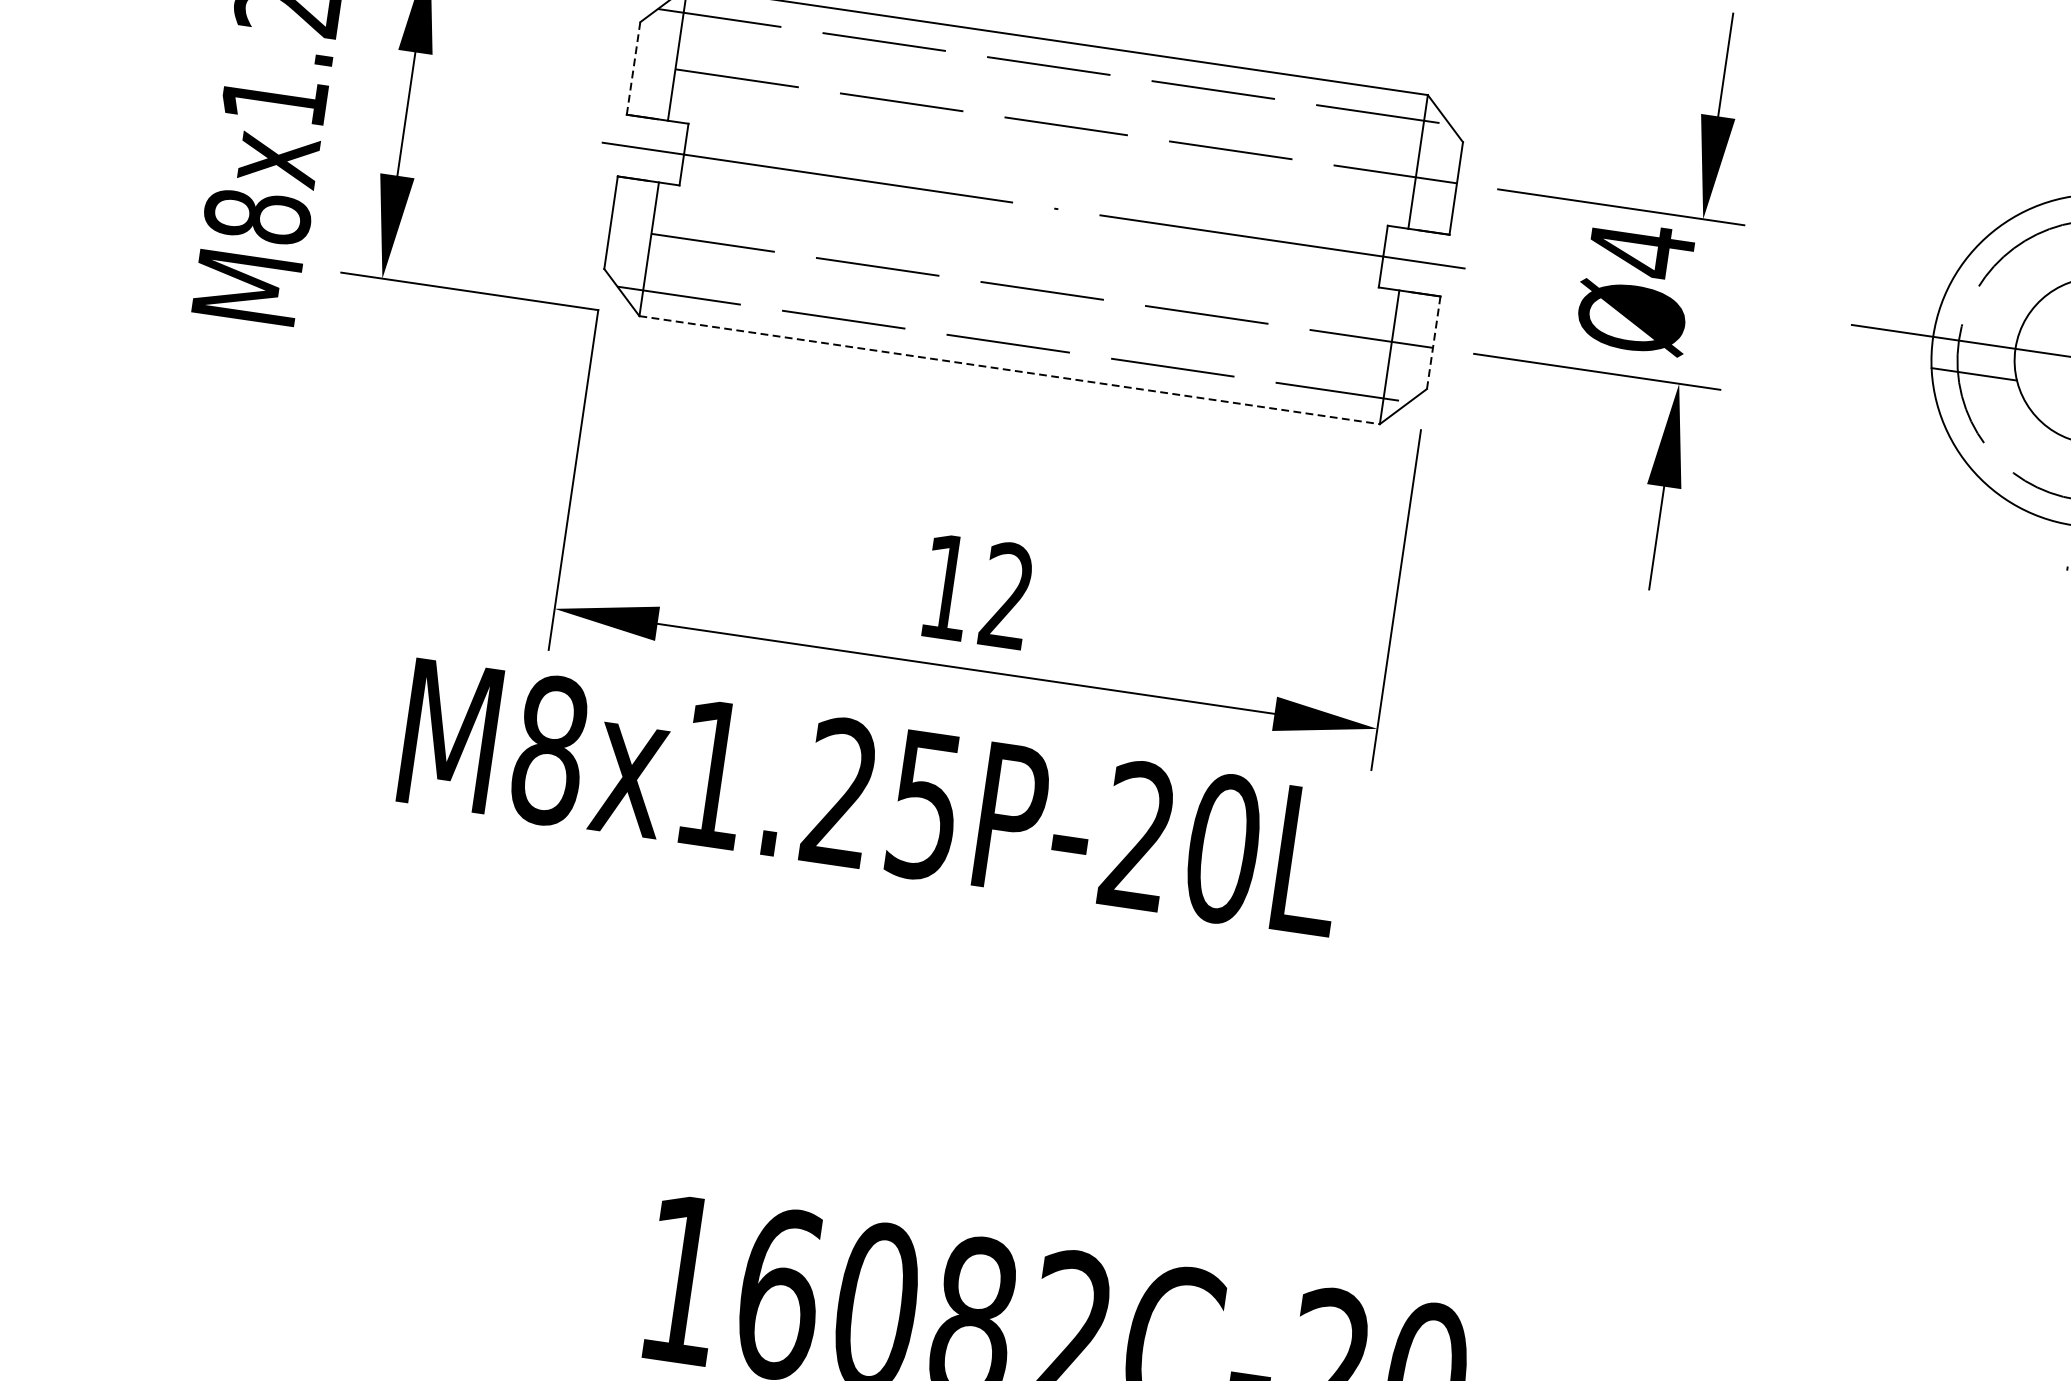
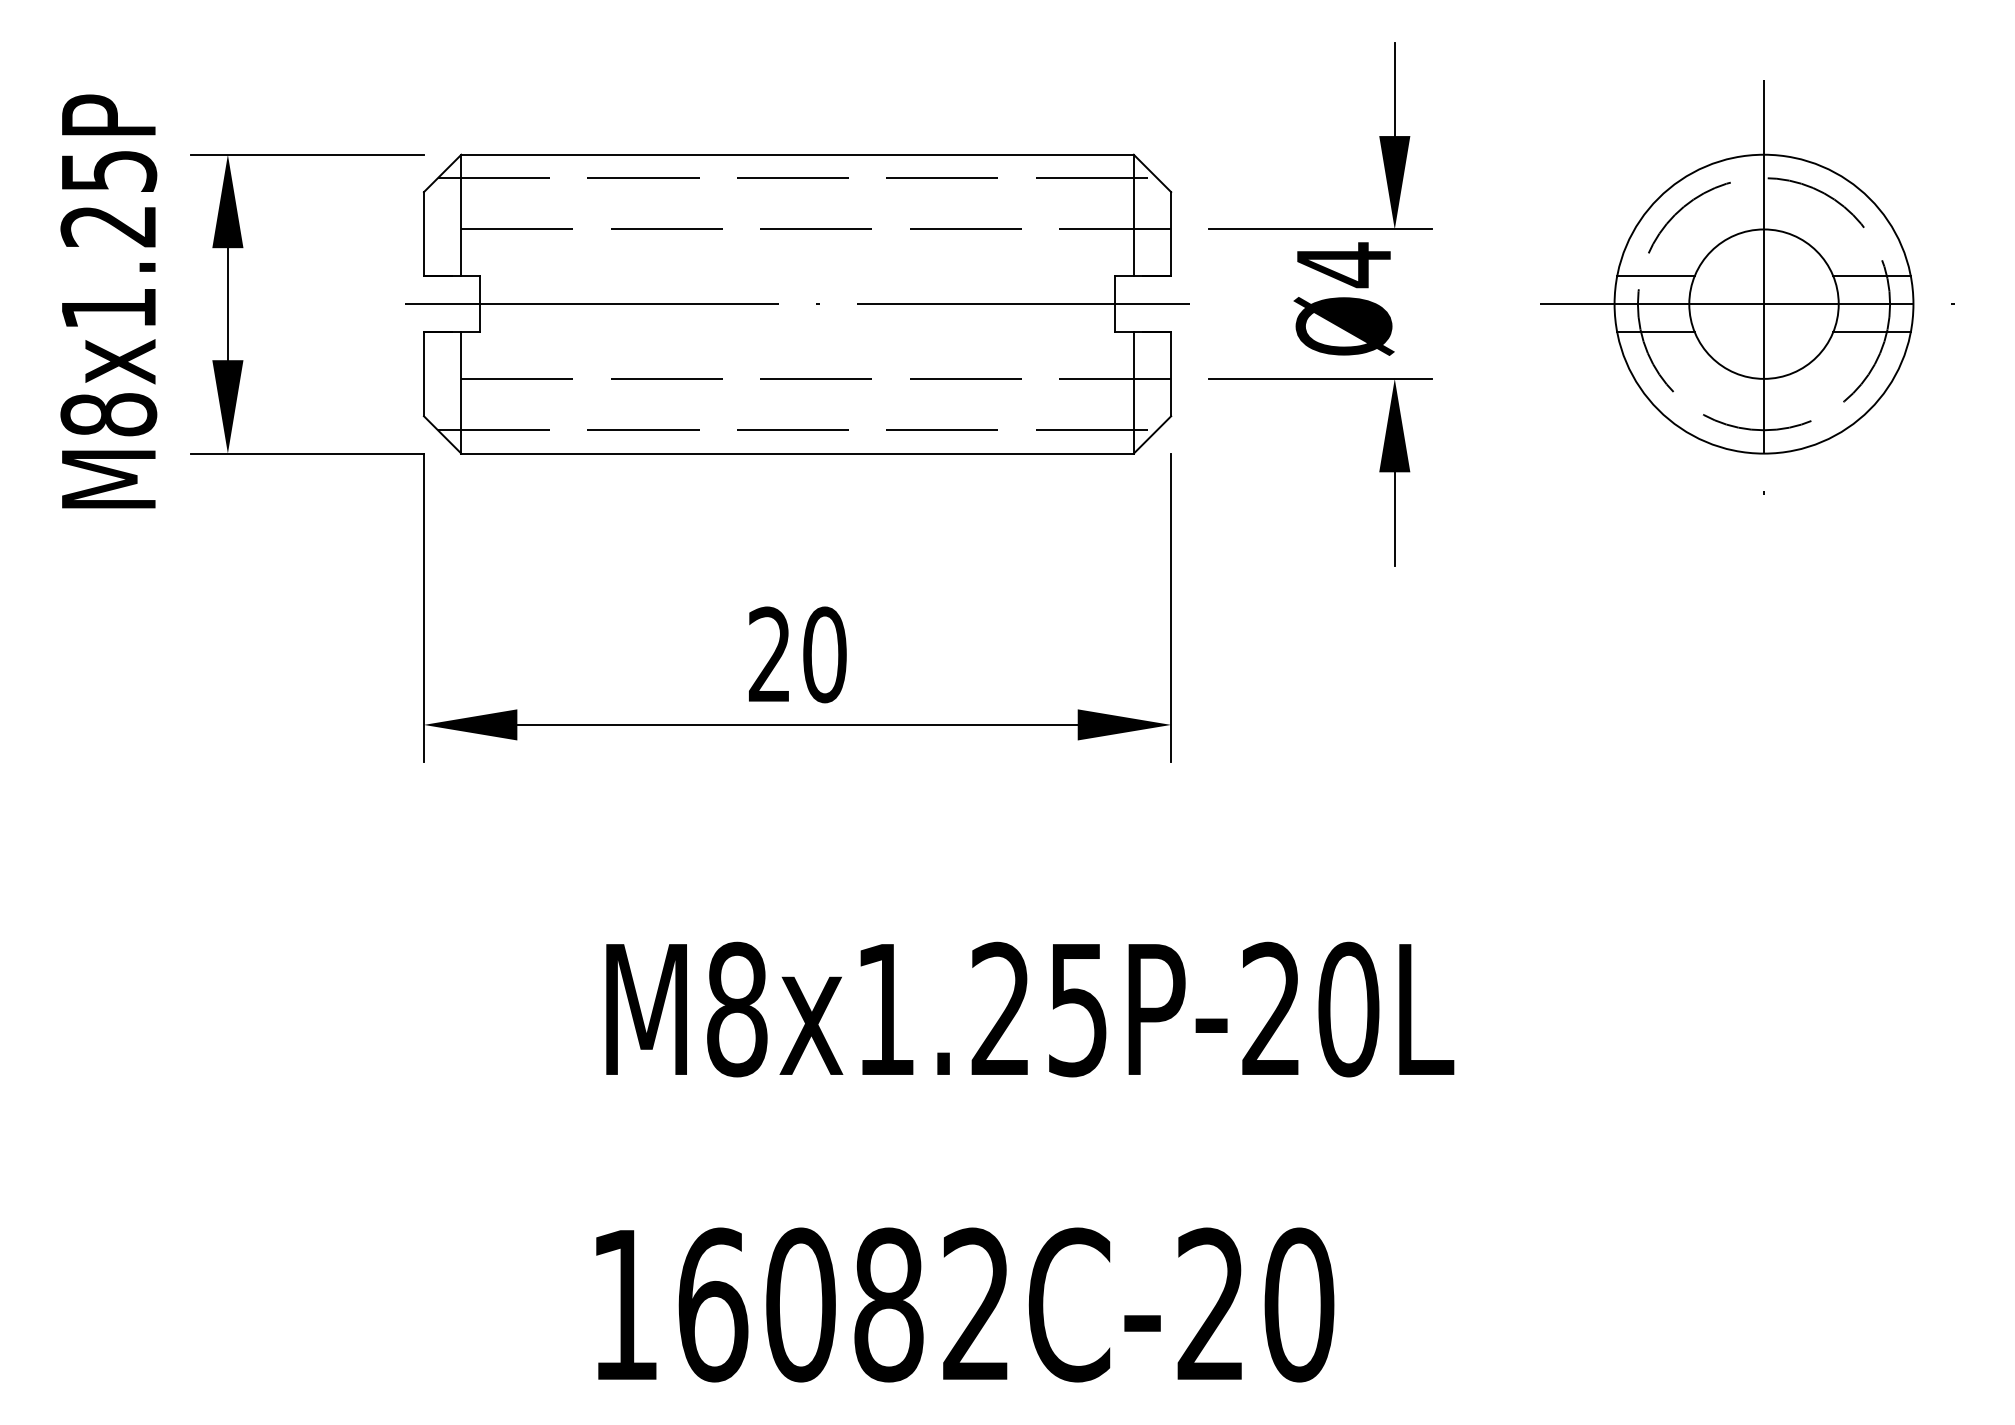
line: (632, 68) -> (423, 234), dashed -> solid
line: (1982, 312) -> (1655, 276), added
line: (1434, 341) -> (1171, 373), dashed -> solid
line: (1010, 370) -> (798, 453), dashed -> solid
text: (977, 591) -> (797, 654), 12 -> 20
text: (872, 797) -> (1030, 1009), moved

